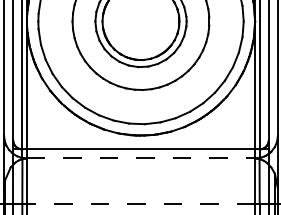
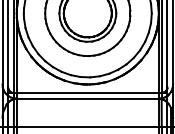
line: (142, 158) -> (88, 98), dashed -> solid
line: (140, 204) -> (87, 127), dashed -> solid

